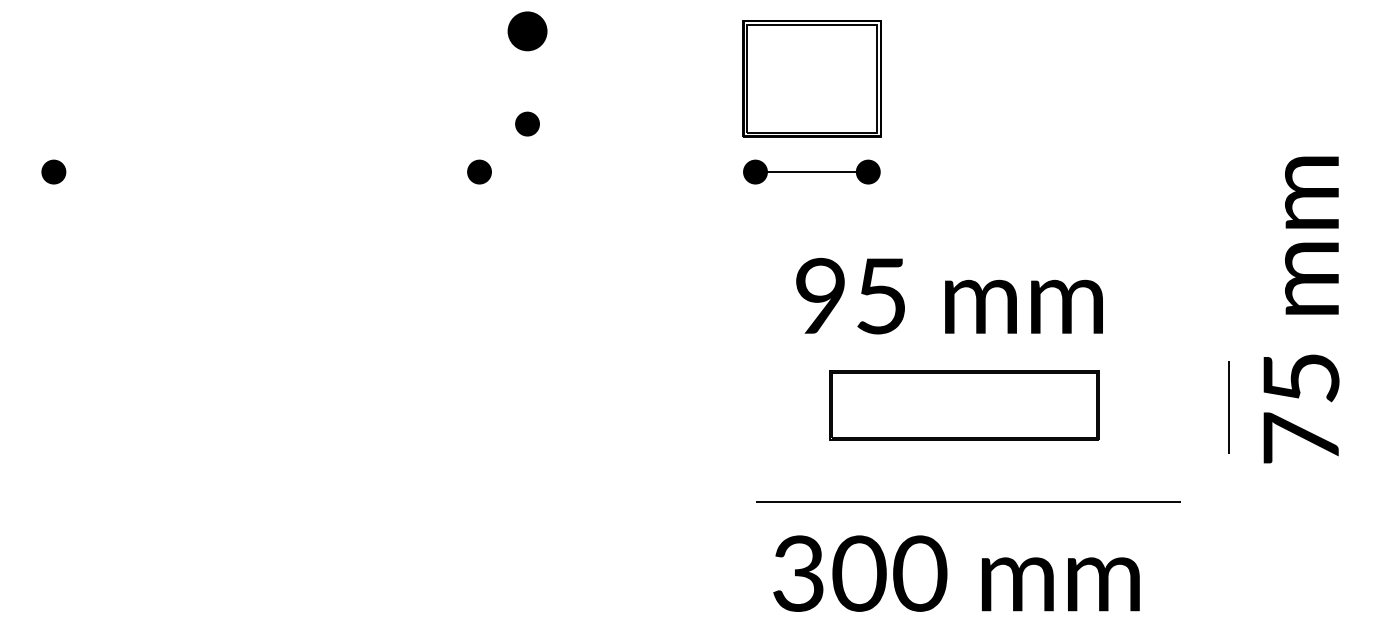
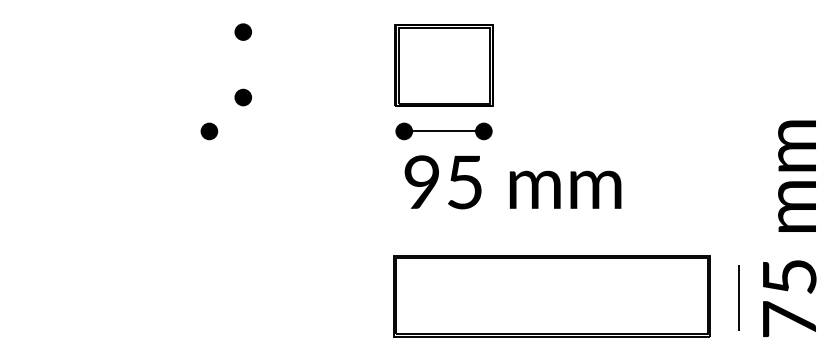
part: (527, 31) -> (243, 32), size x0.62
text: (949, 296) -> (512, 182), moved
part: (964, 405) -> (551, 296), size x1.67

